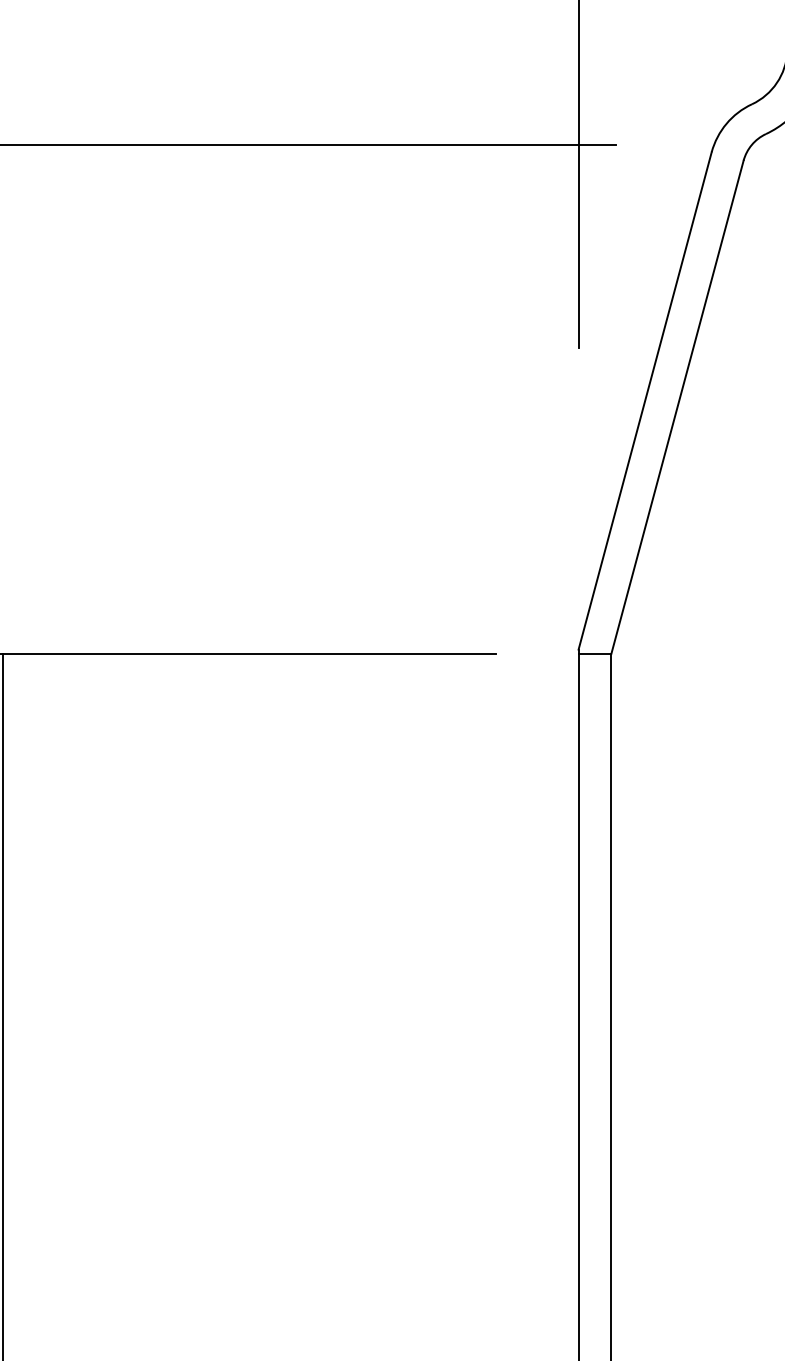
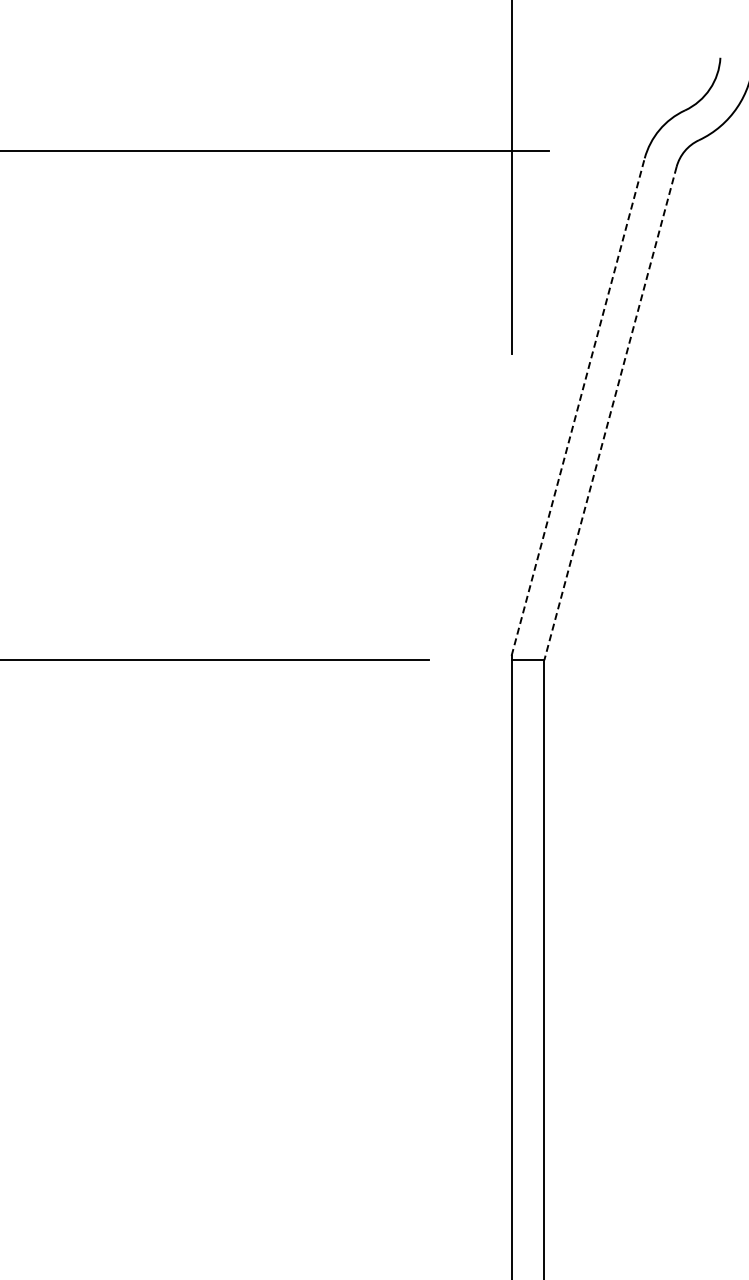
line: (645, 400) -> (578, 406), solid -> dashed
line: (677, 407) -> (610, 413), solid -> dashed

